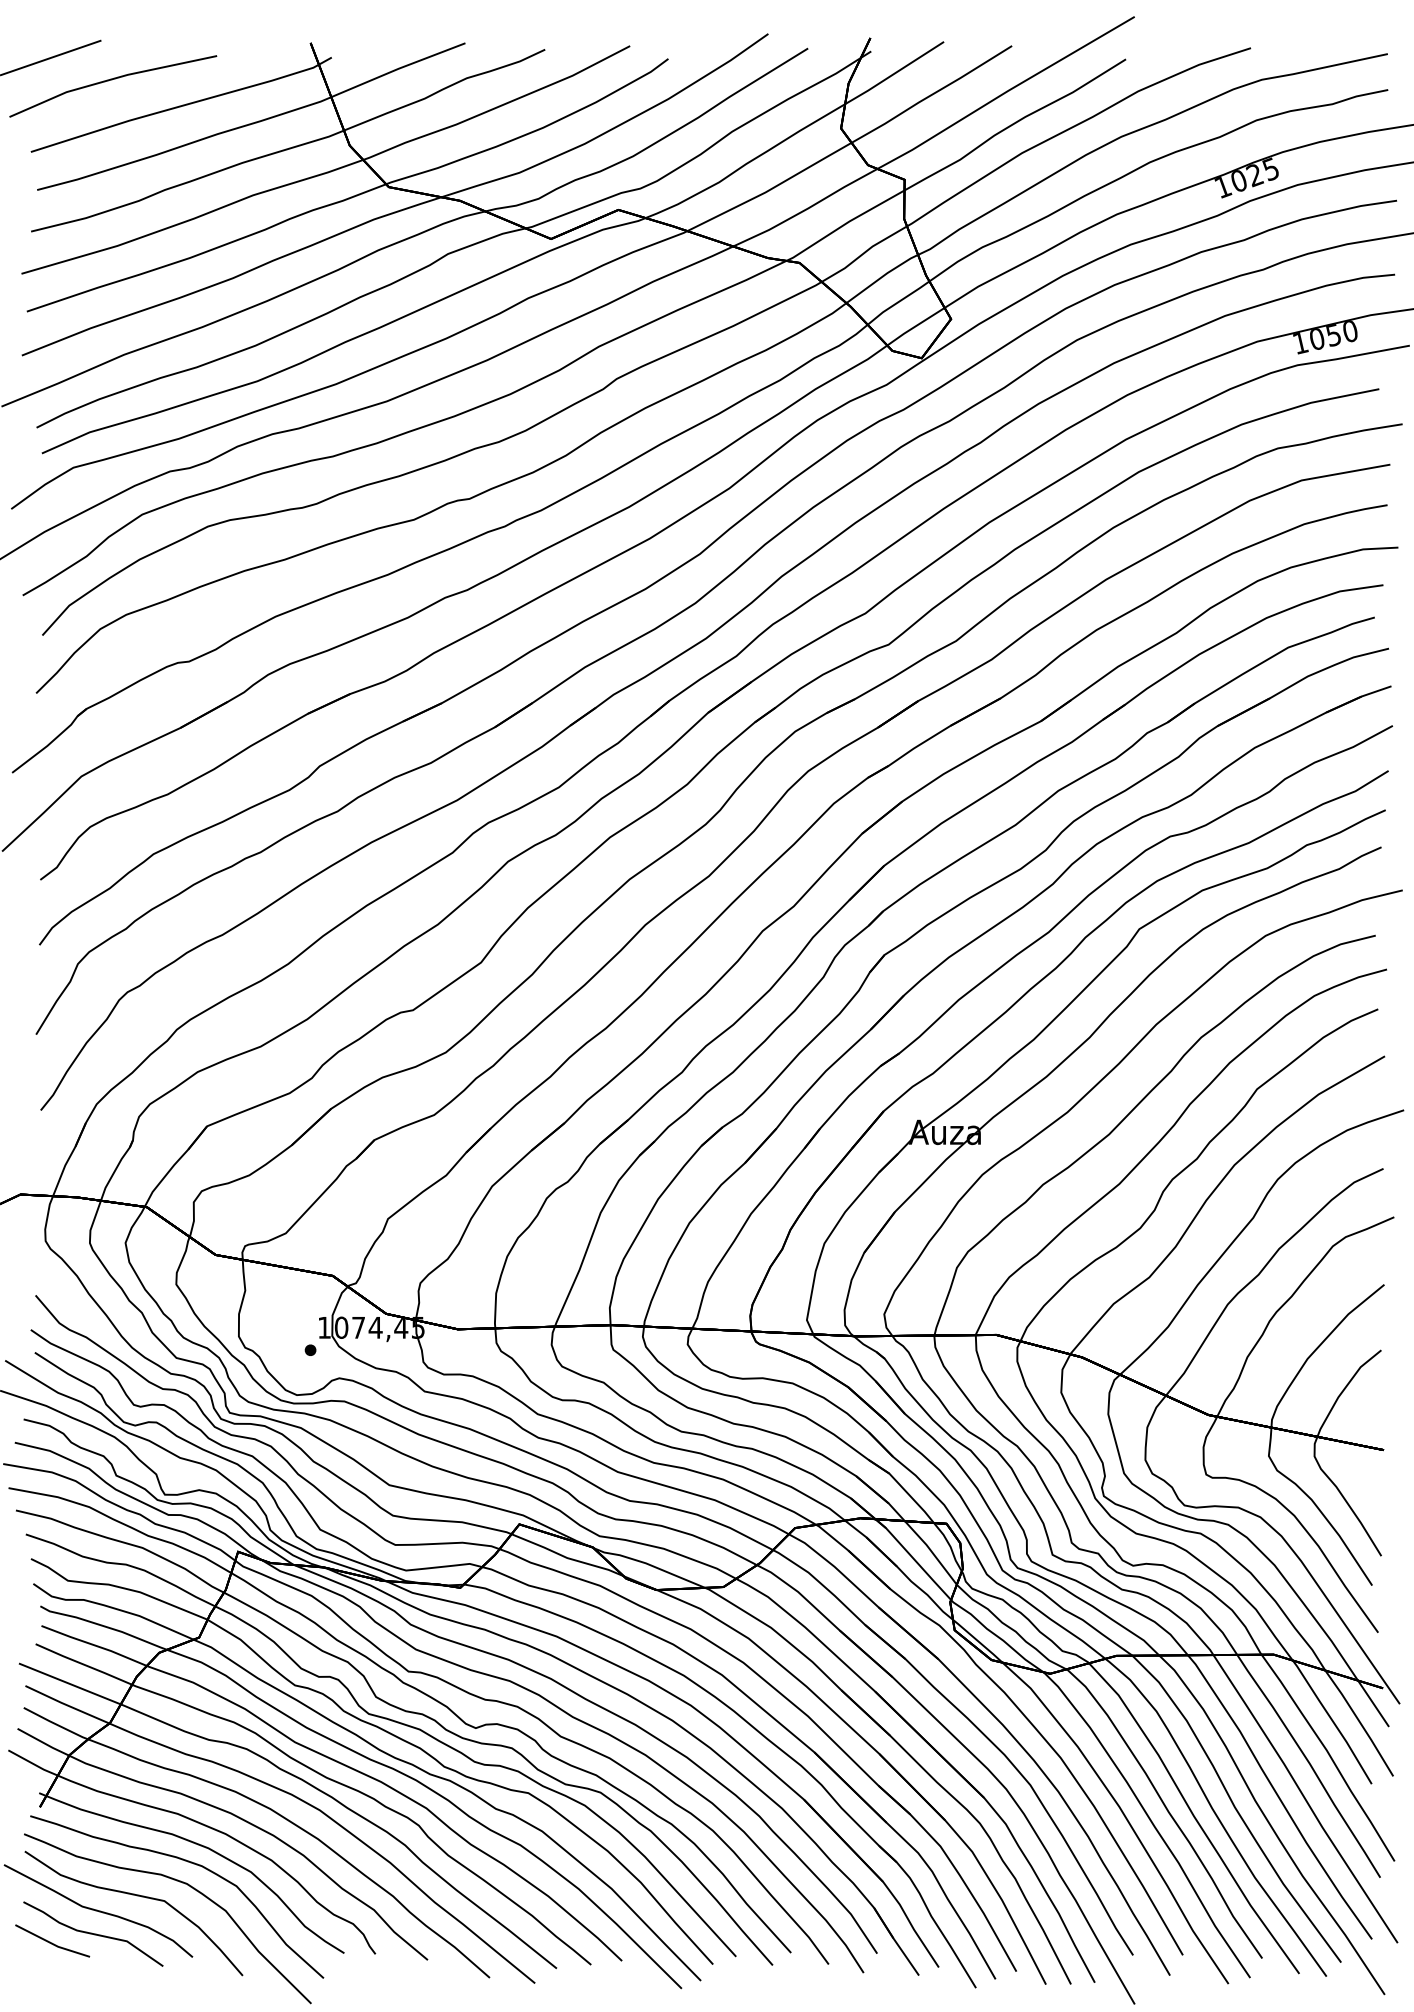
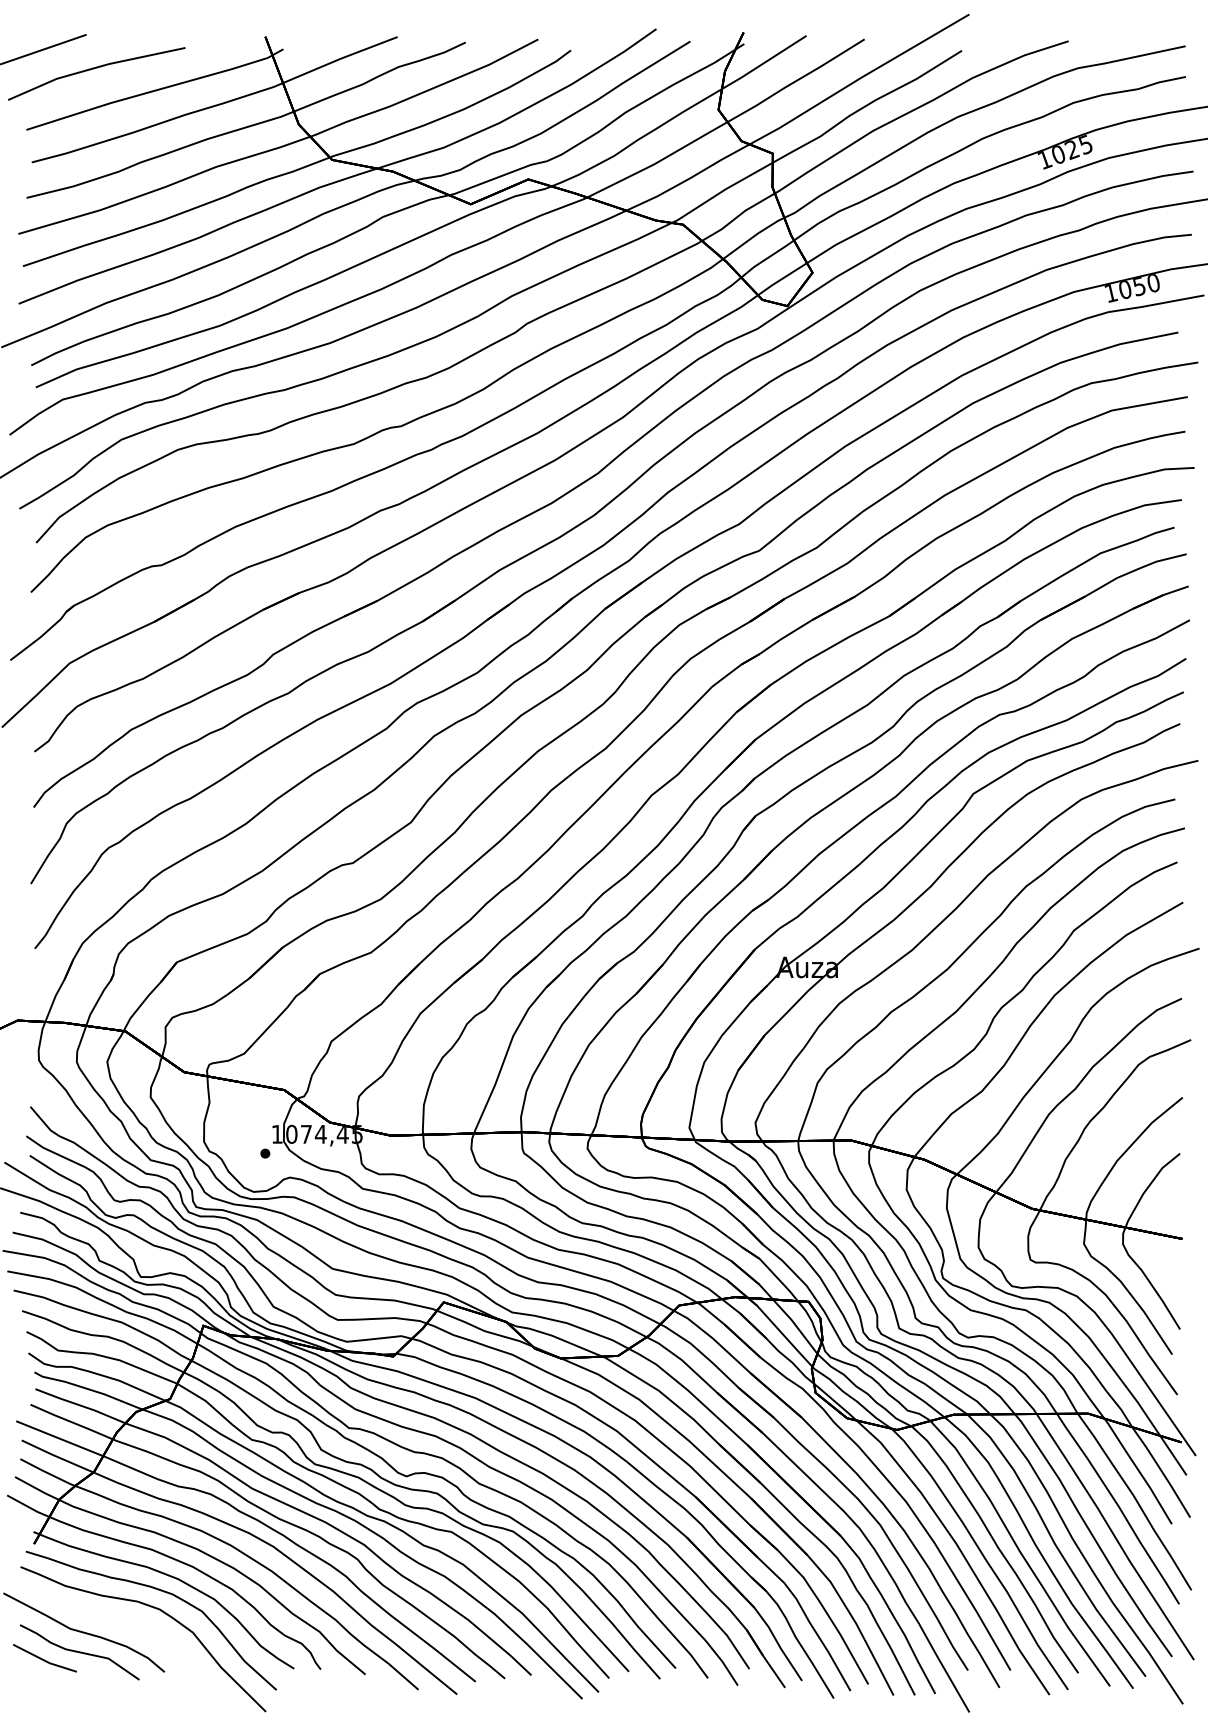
part: (137, 1896) -> (117, 1620), removed

